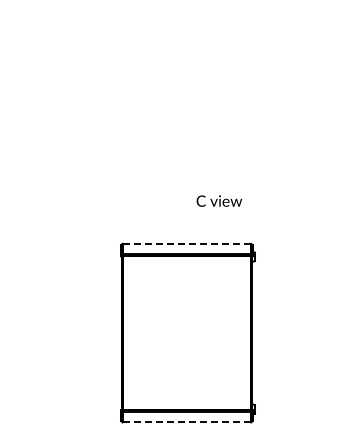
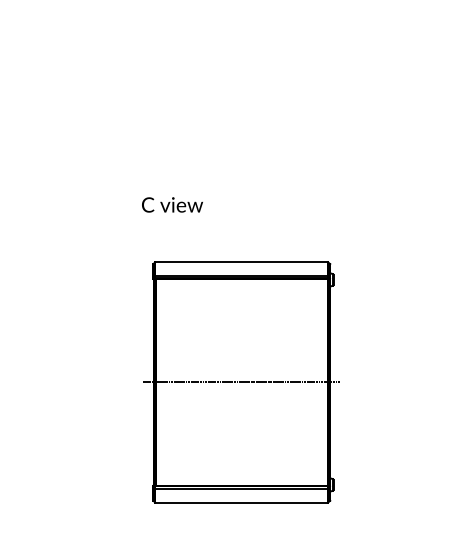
text: (218, 200) -> (171, 204), moved
line: (186, 243) -> (241, 261), dashed -> solid
line: (186, 333) -> (241, 382), added
line: (187, 422) -> (242, 502), dashed -> solid

